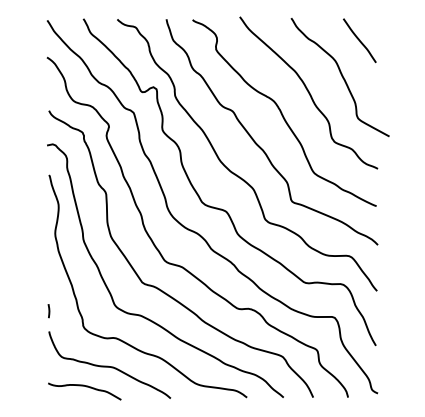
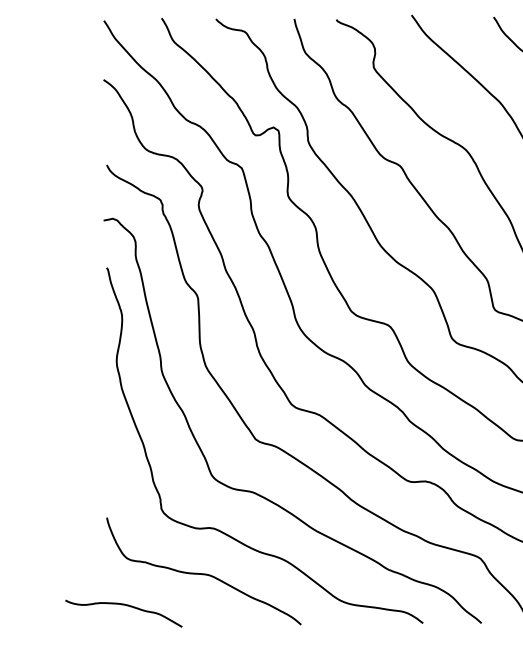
line: (48, 311) -> (105, 485), removed
curve: (86, 387) -> (126, 607), moved

